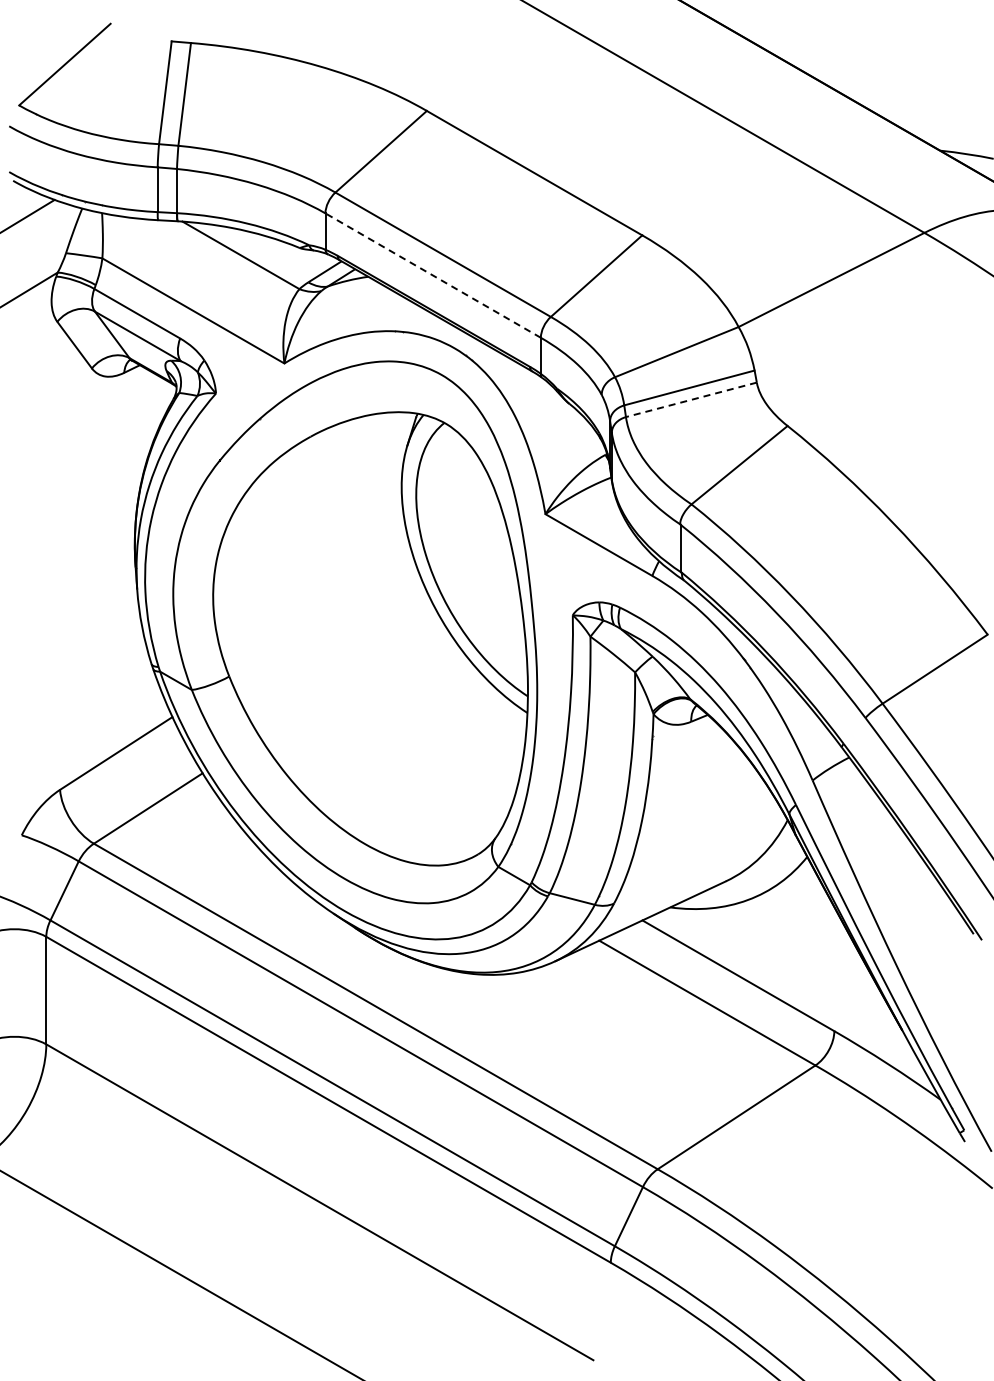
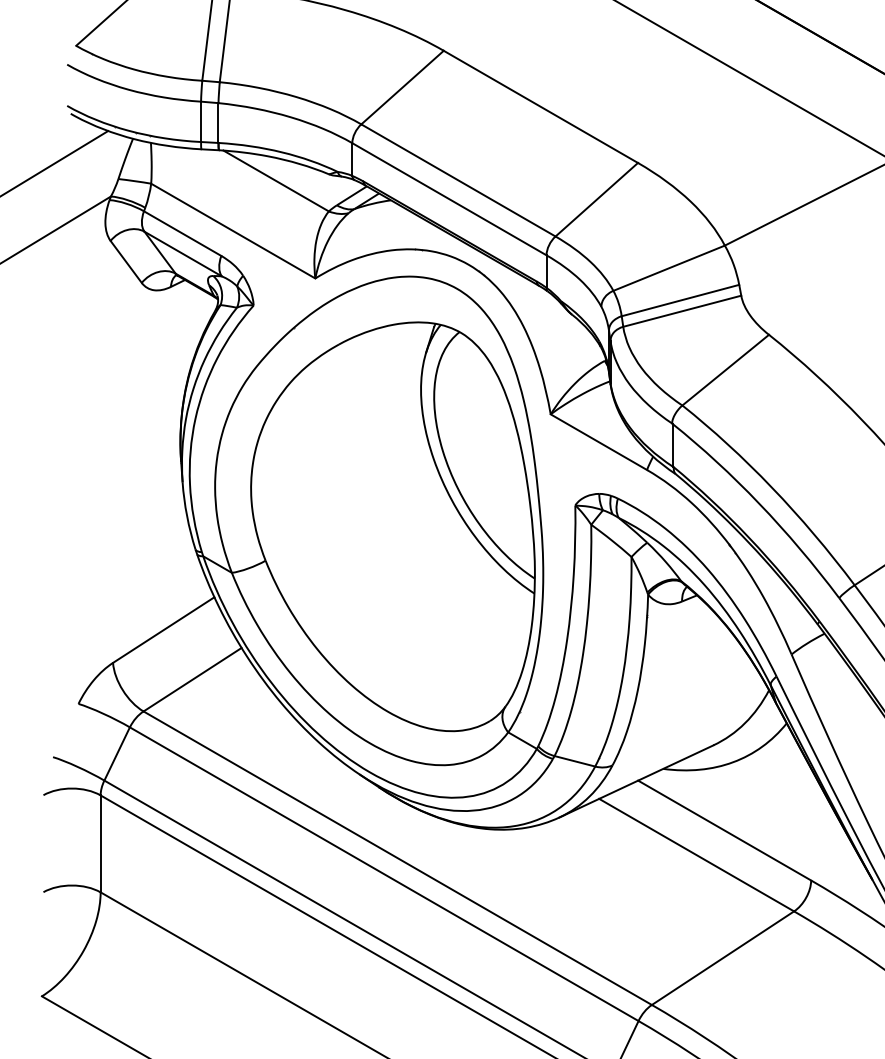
line: (432, 275) -> (448, 199), dashed -> solid
line: (691, 399) -> (682, 310), dashed -> solid

